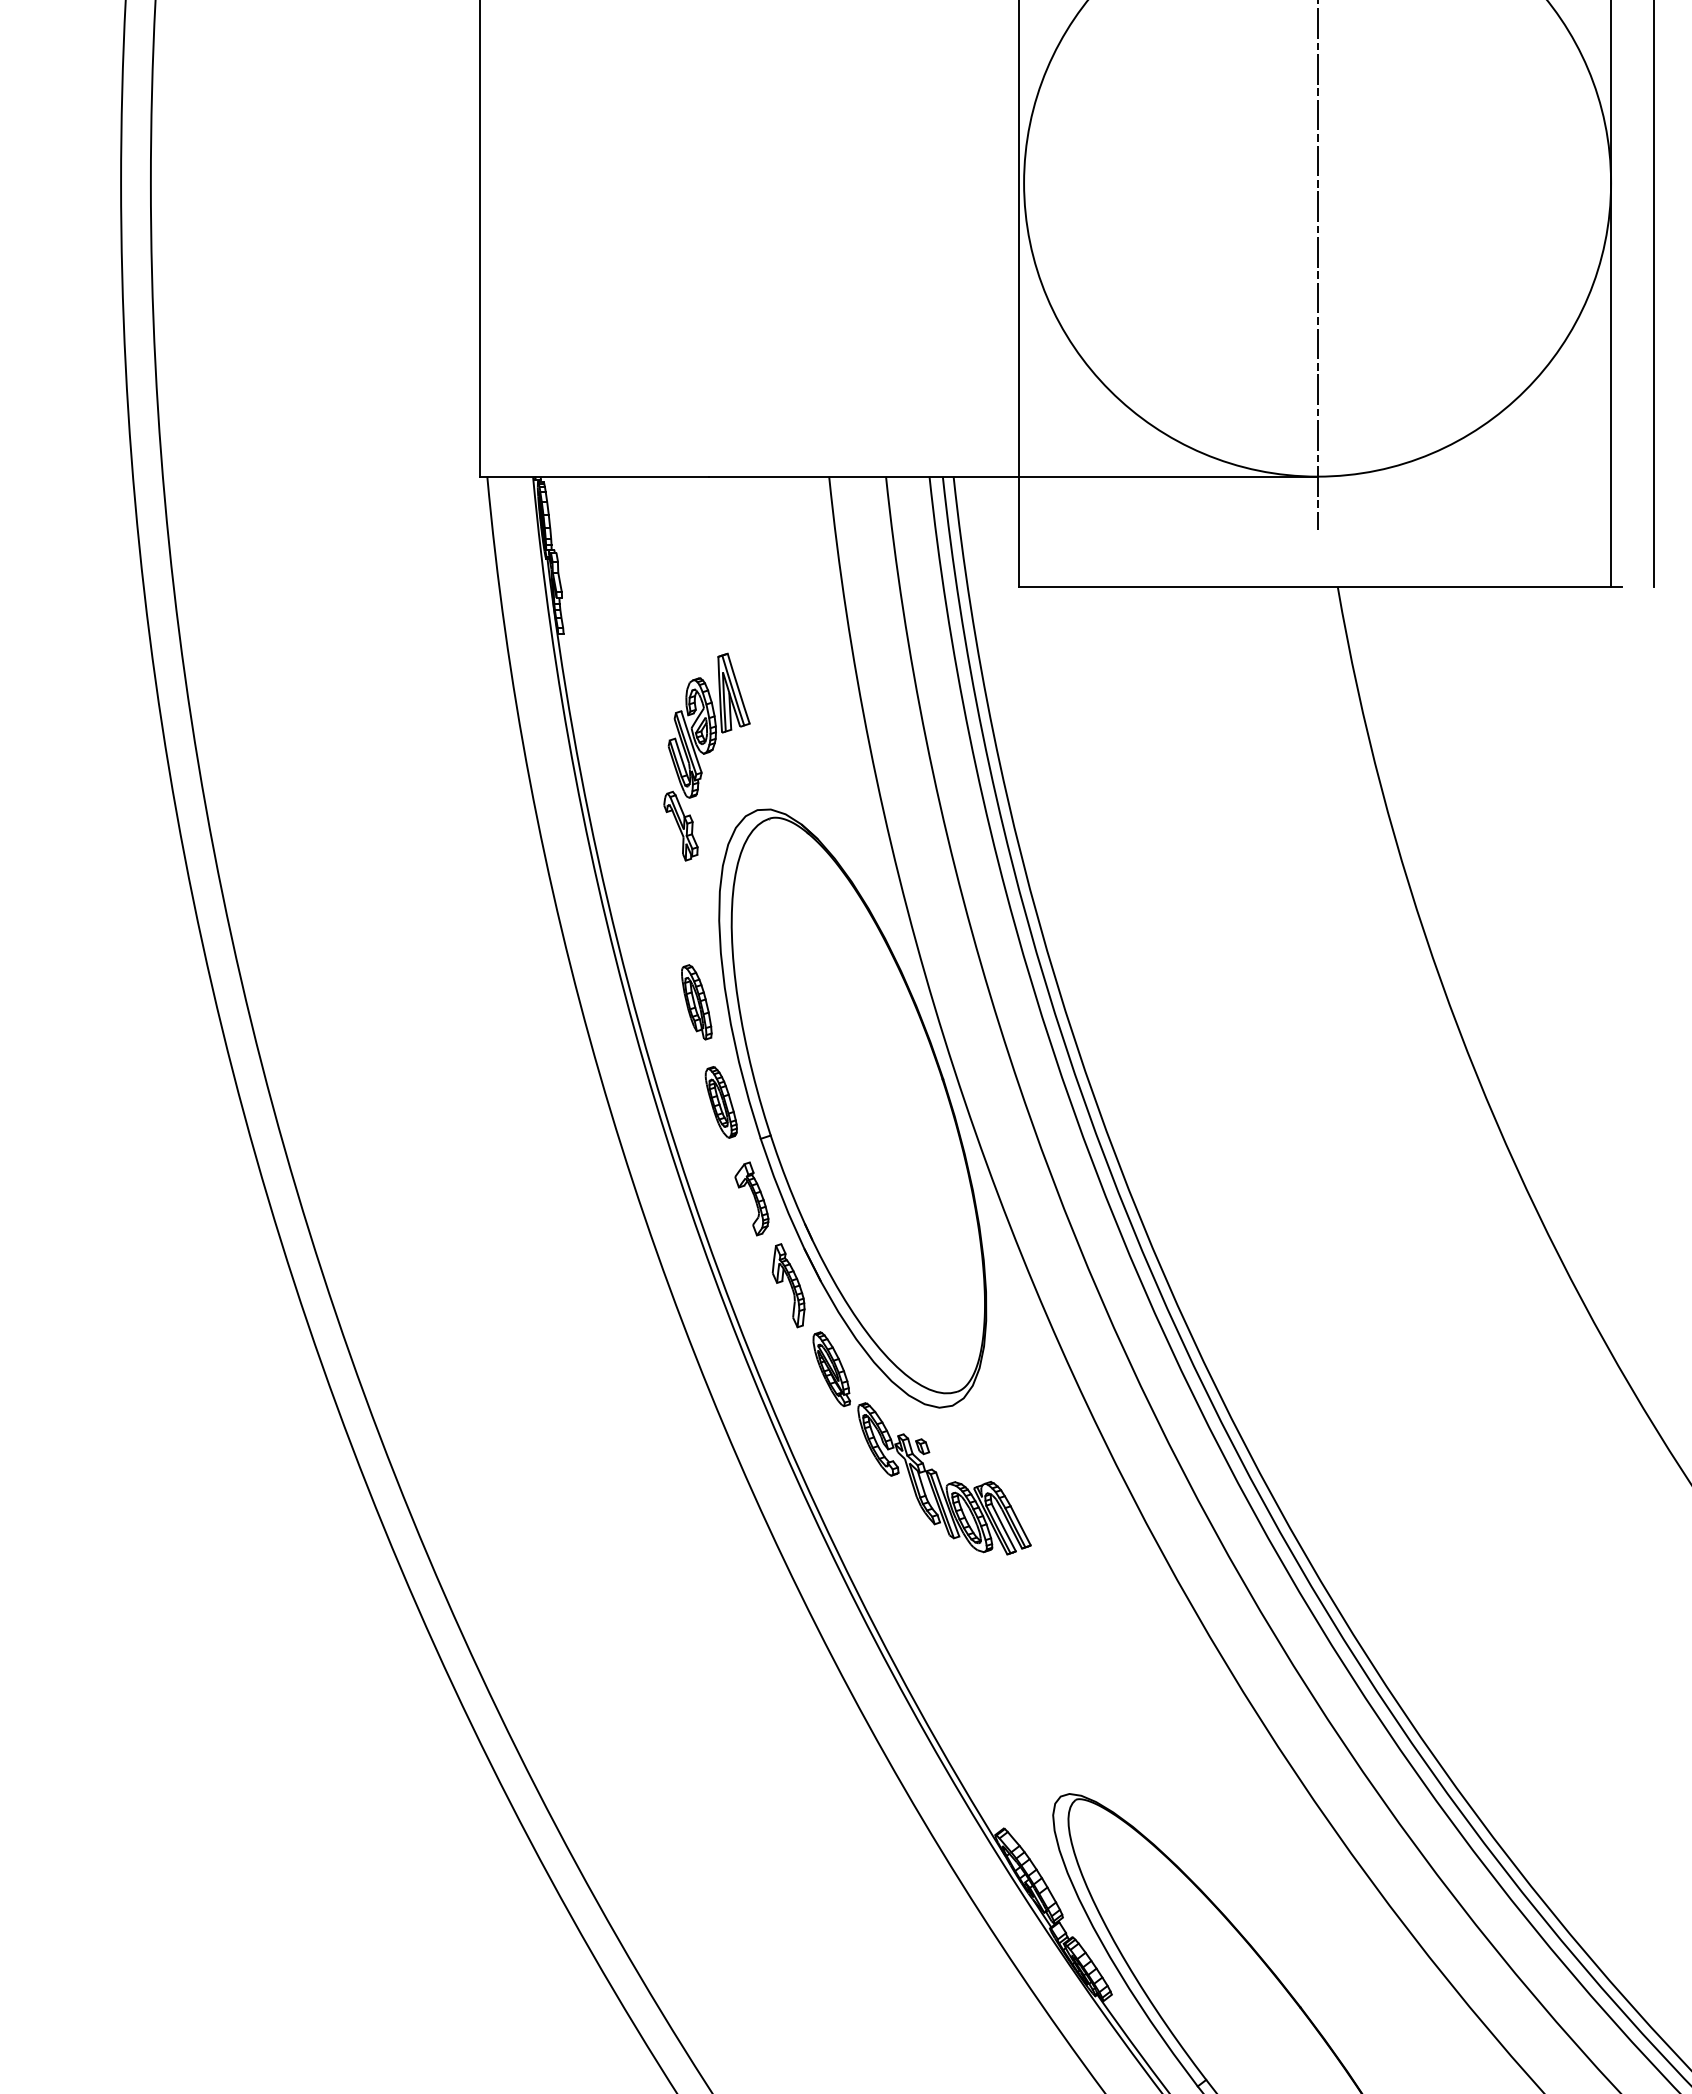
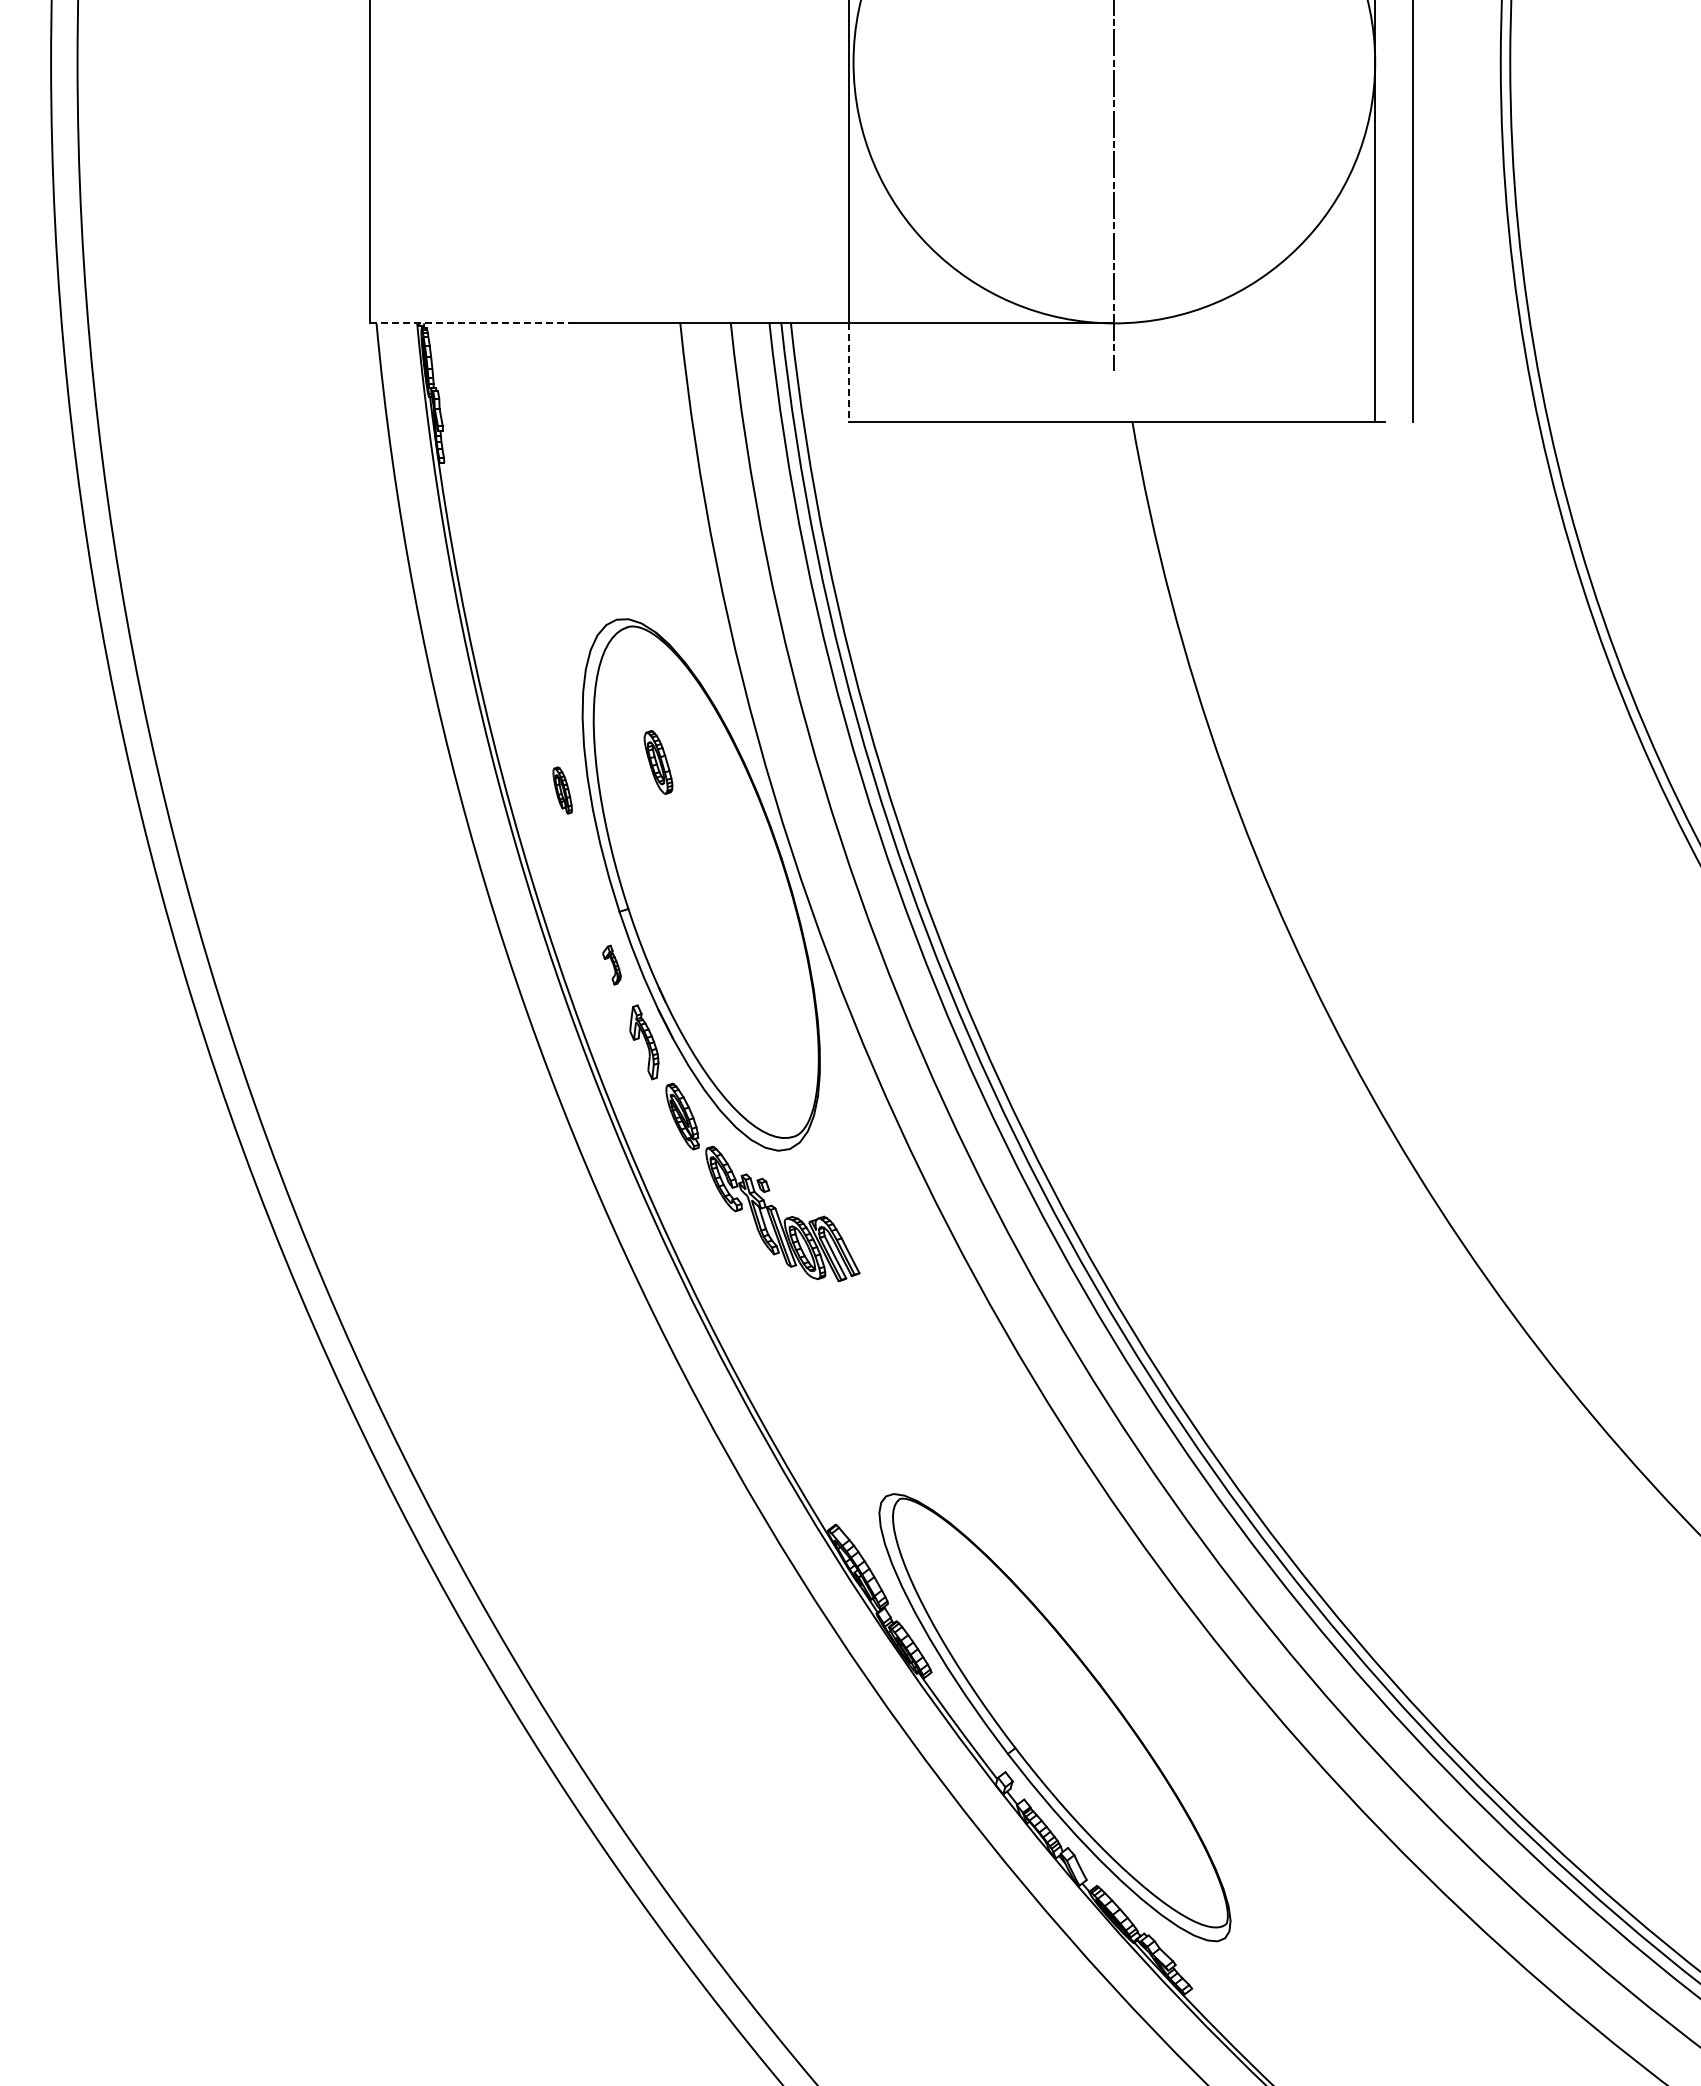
line: (595, 476) -> (472, 323), solid -> dashed
line: (1018, 531) -> (848, 372), solid -> dashed
part: (706, 756) -> (571, 572), removed
part: (696, 1002) -> (562, 790), size x0.7
part: (721, 1102) -> (658, 762), moved
part: (751, 1198) -> (611, 964), size x0.6

